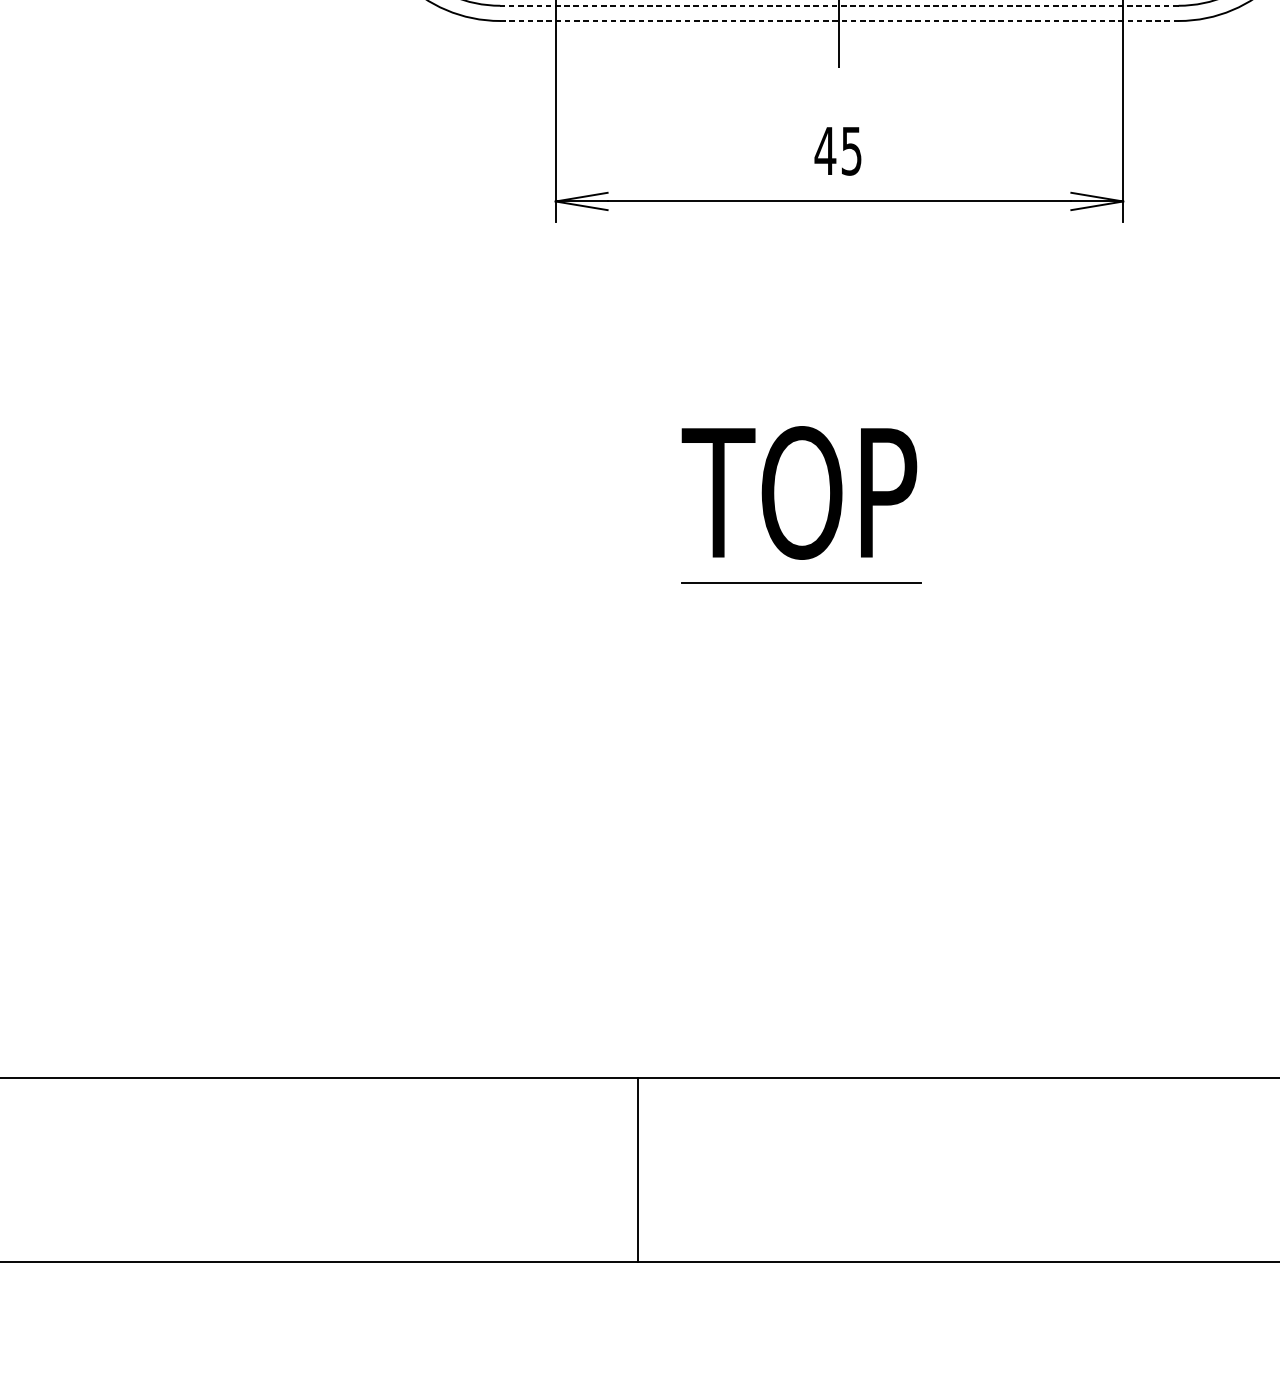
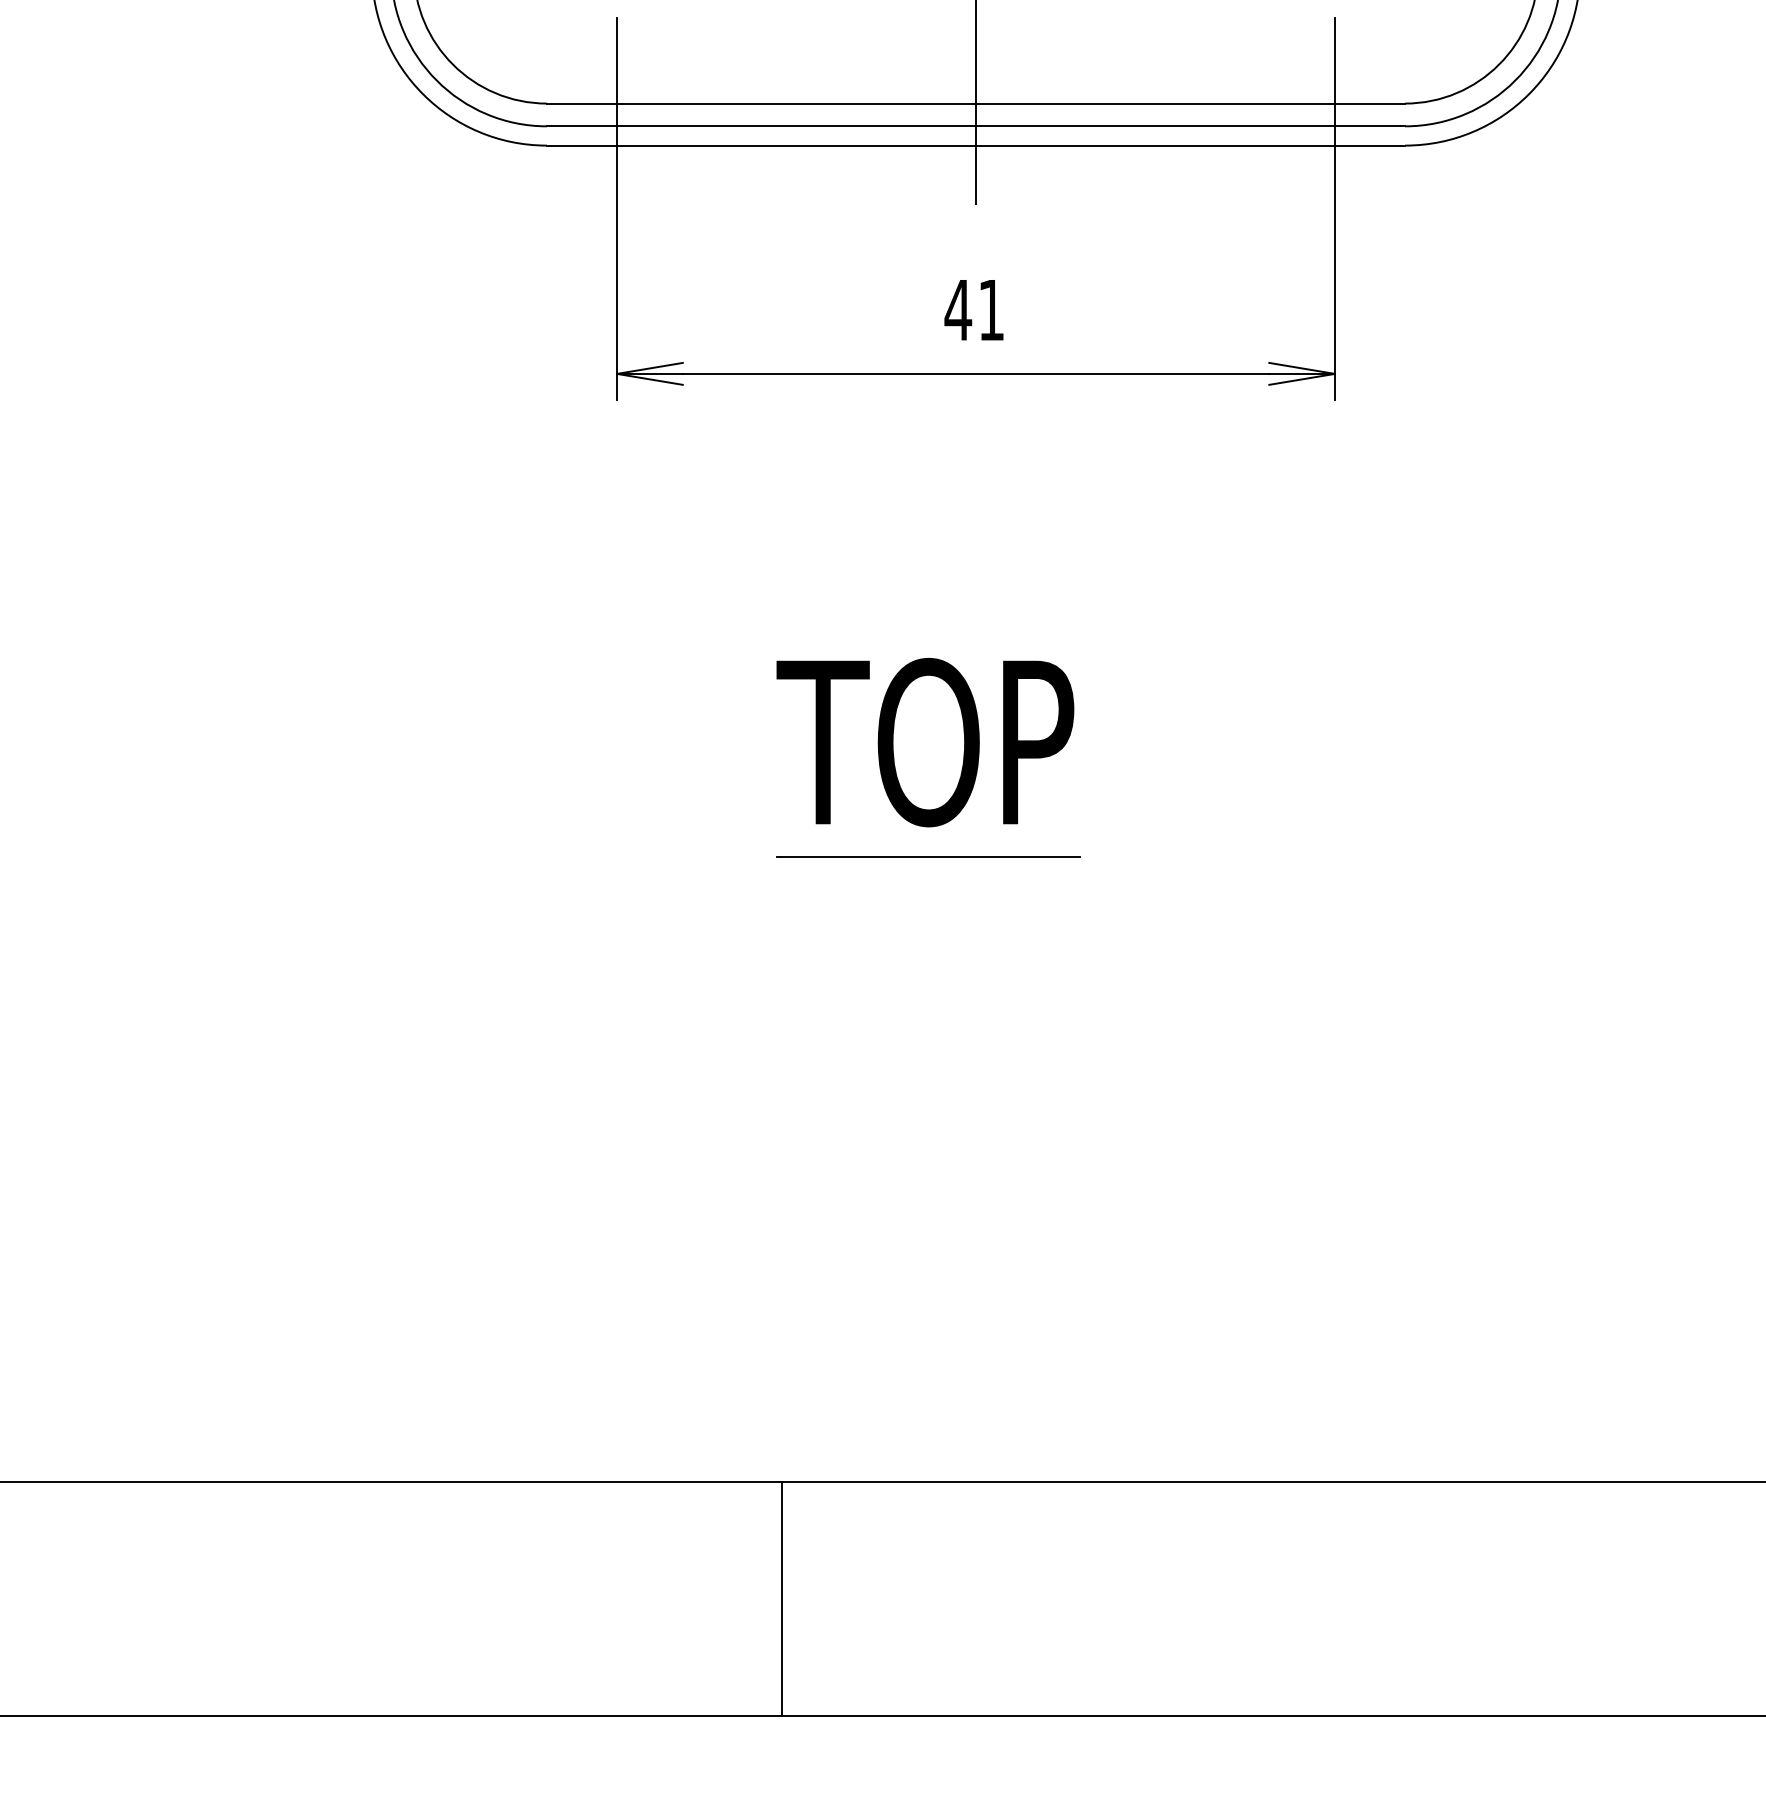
line: (839, 5) -> (976, 126), dashed -> solid
line: (839, 20) -> (976, 145), dashed -> solid
text: (851, 151) -> (991, 310), 45 -> 41
line: (637, 1169) -> (781, 1598), moved

